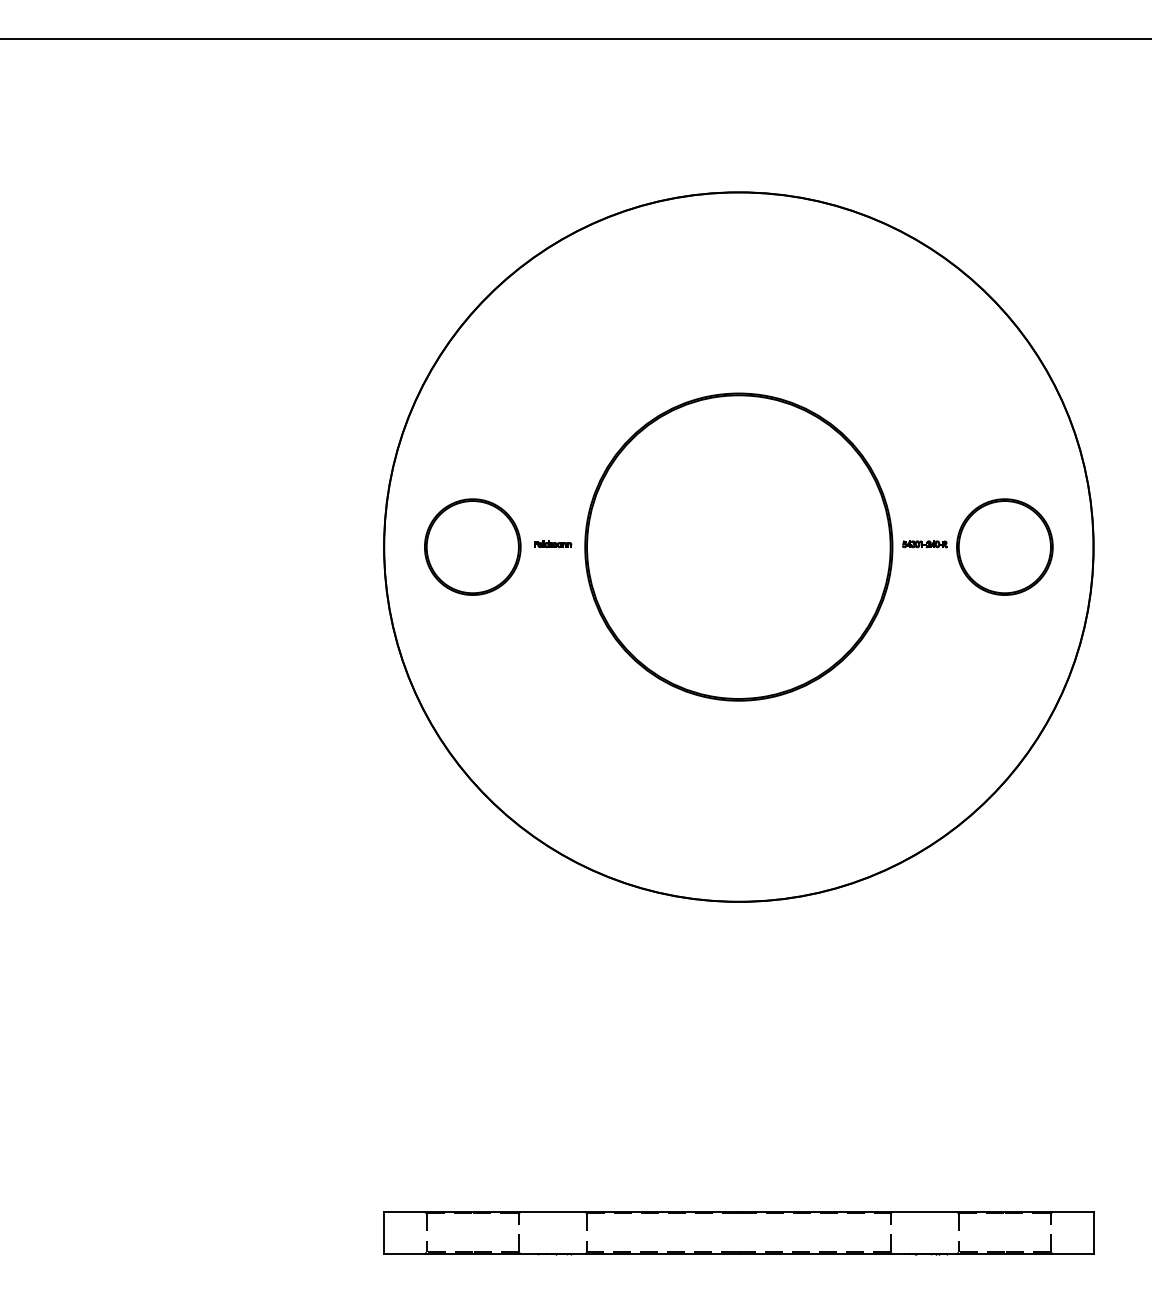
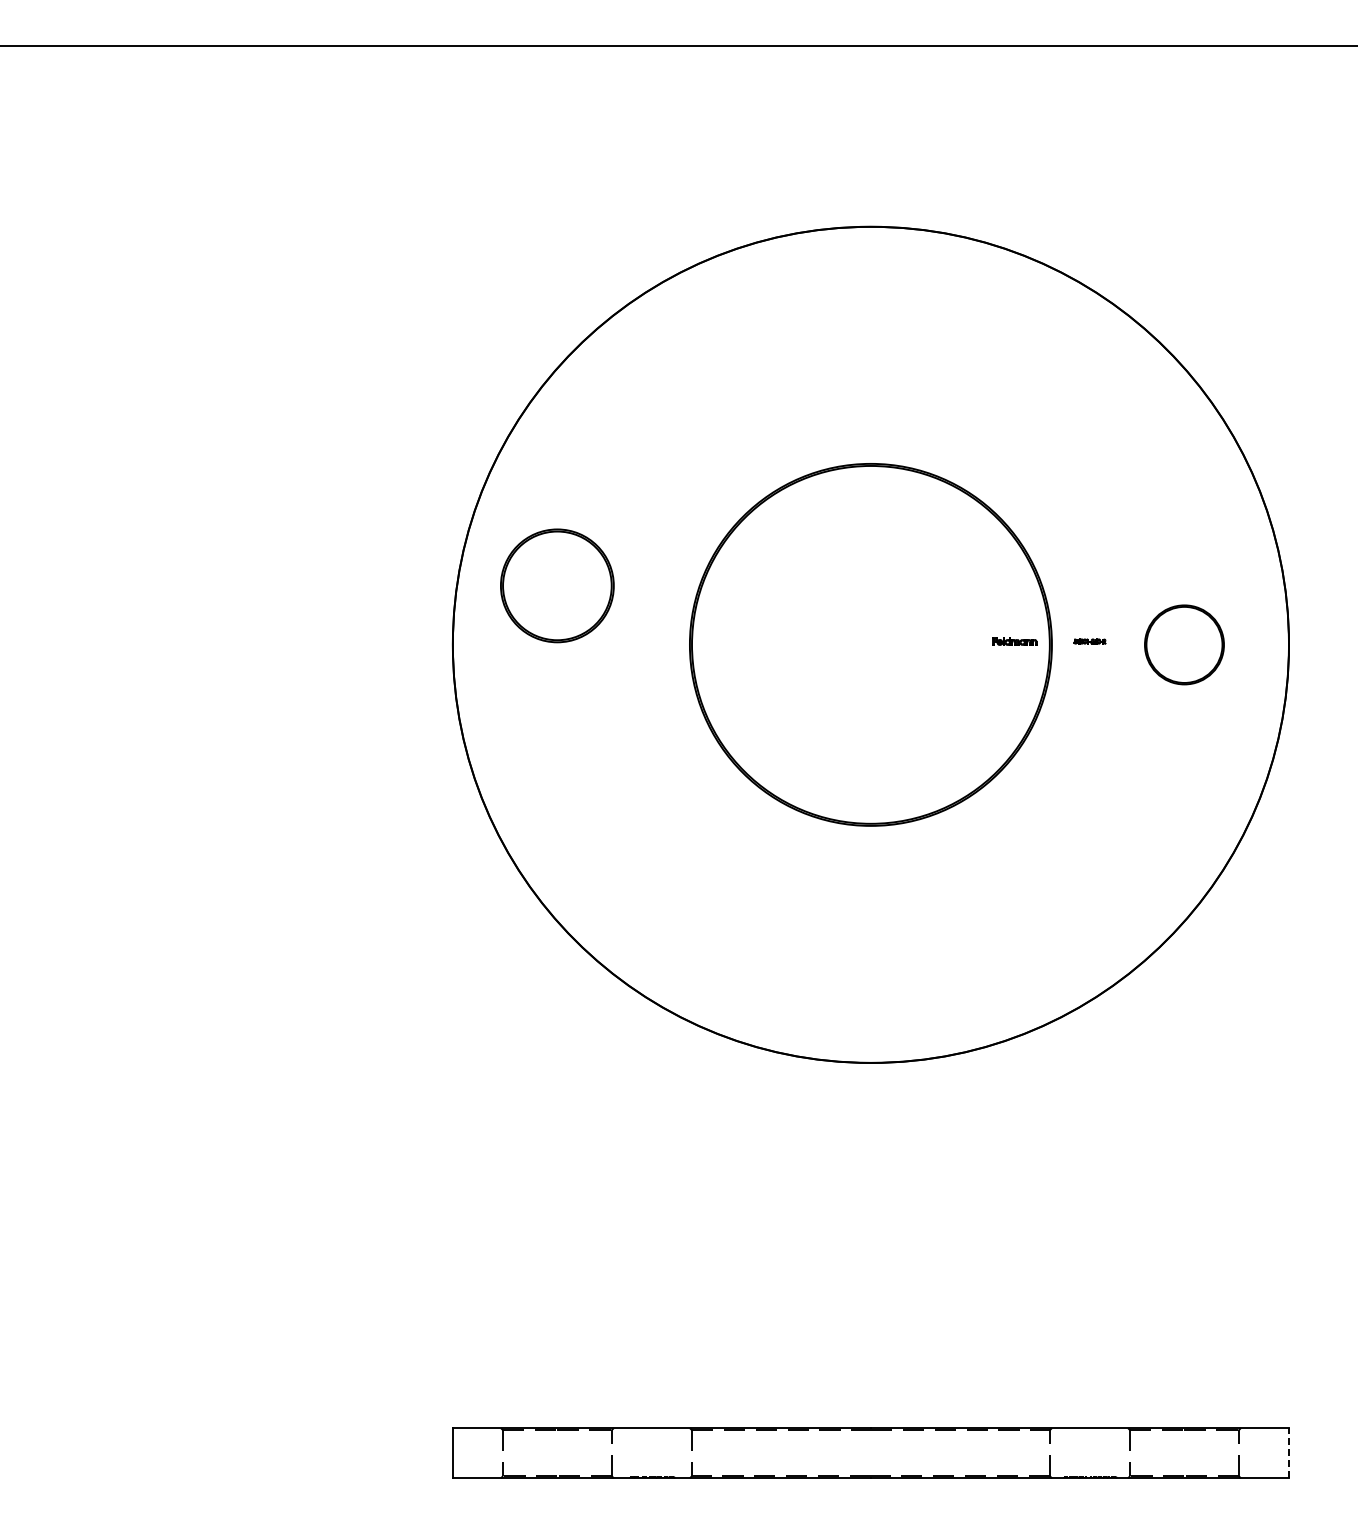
part: (552, 544) -> (1014, 641), moved
part: (924, 544) -> (1089, 641), size x0.6
part: (472, 546) -> (557, 585), moved
part: (1004, 546) -> (1184, 644), size x0.7
line: (1093, 1232) -> (1288, 1452), solid -> dashed

